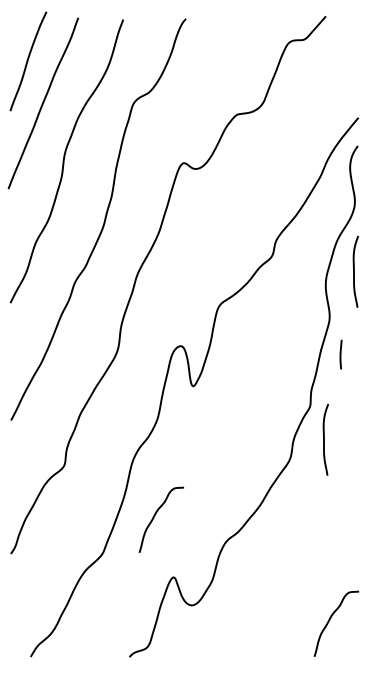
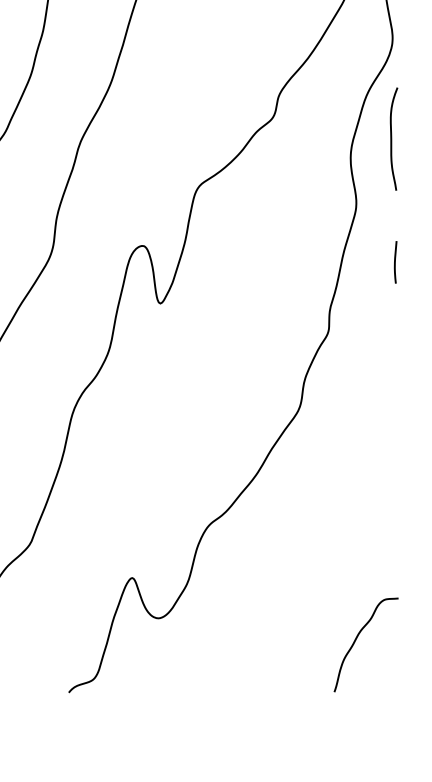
line: (340, 354) -> (394, 262), moved
curve: (324, 439) -> (348, 379), removed
curve: (155, 516) -> (106, 490), removed

